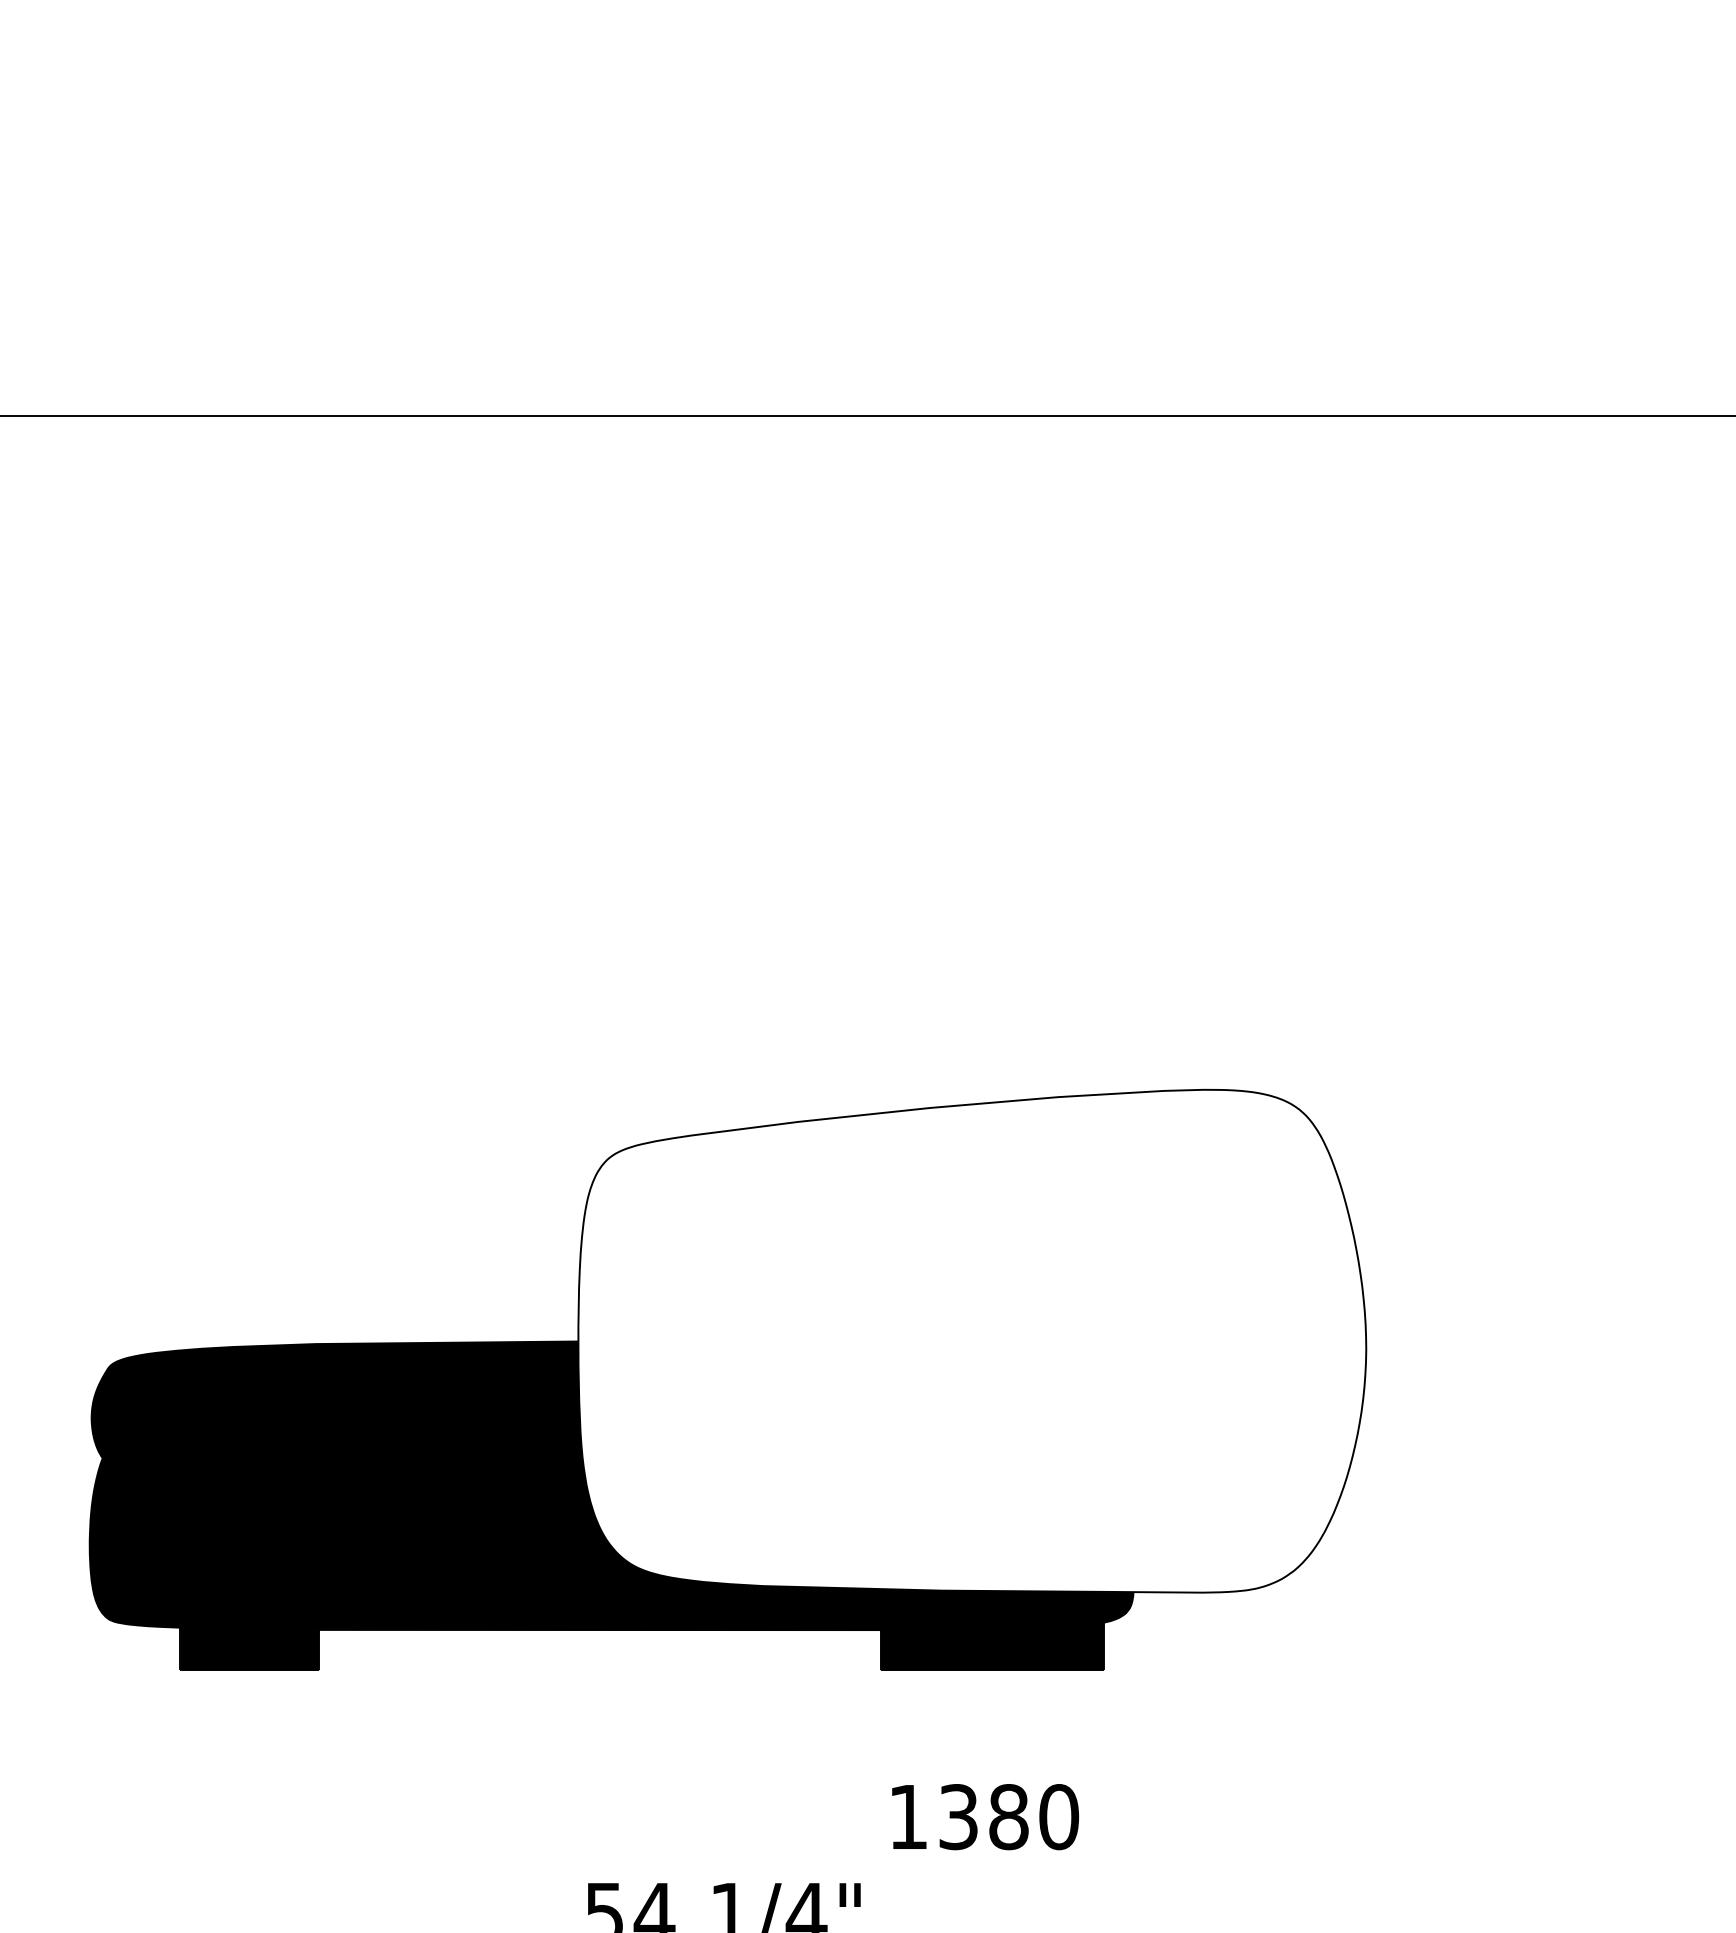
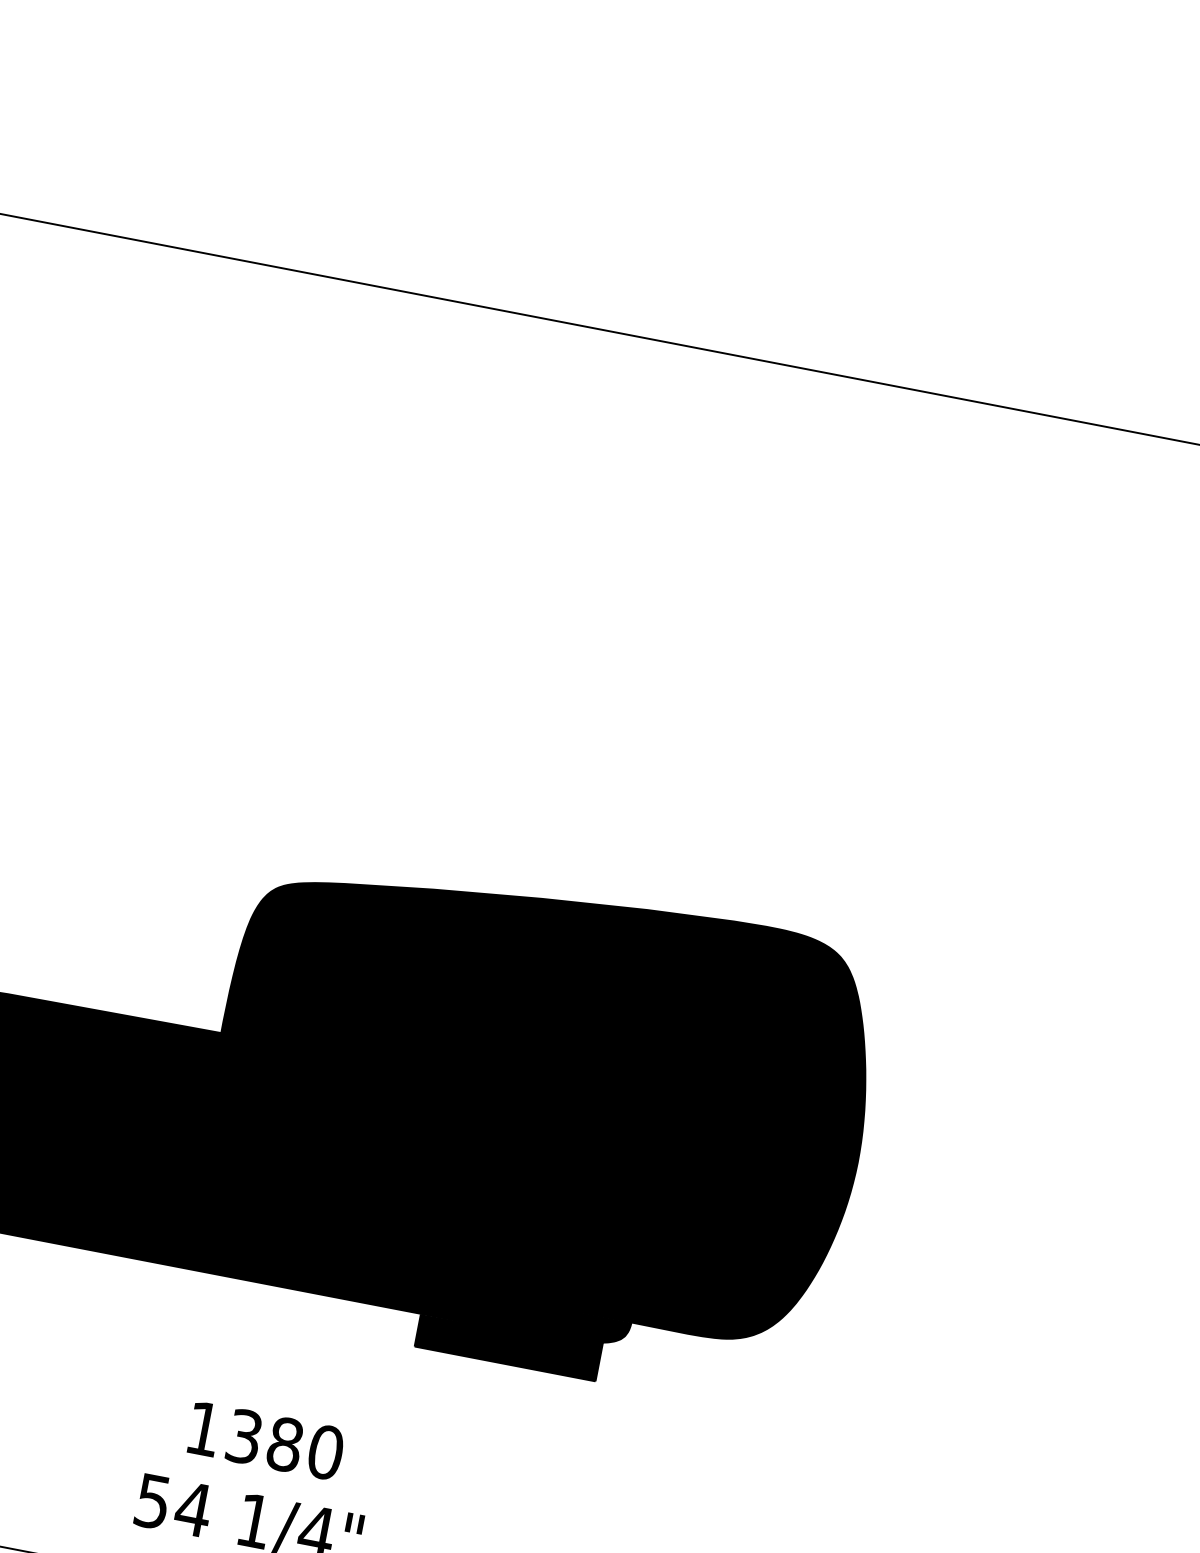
fill: (972, 1340) -> (540, 1093), added
text: (985, 1817) -> (266, 1441), moved

